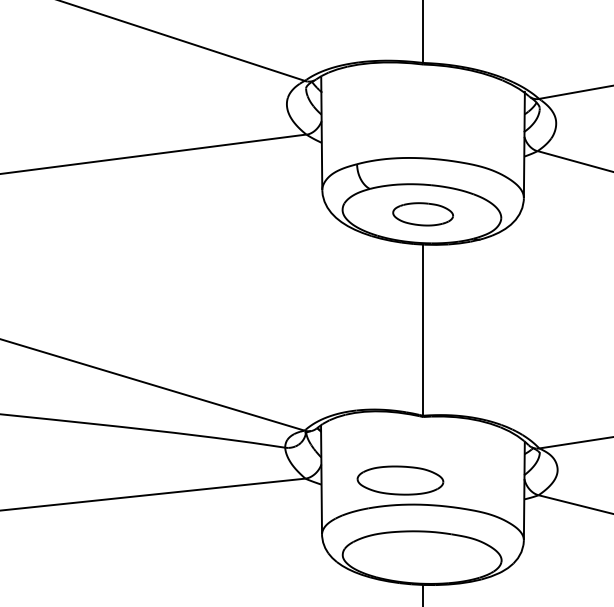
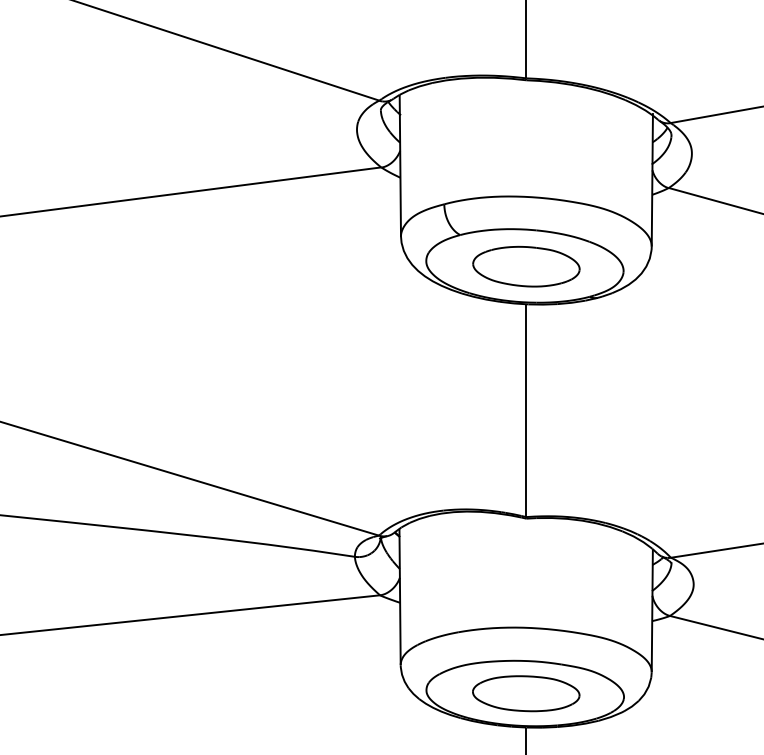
part: (423, 214) -> (526, 266), size x1.43
part: (400, 480) -> (526, 693), moved

